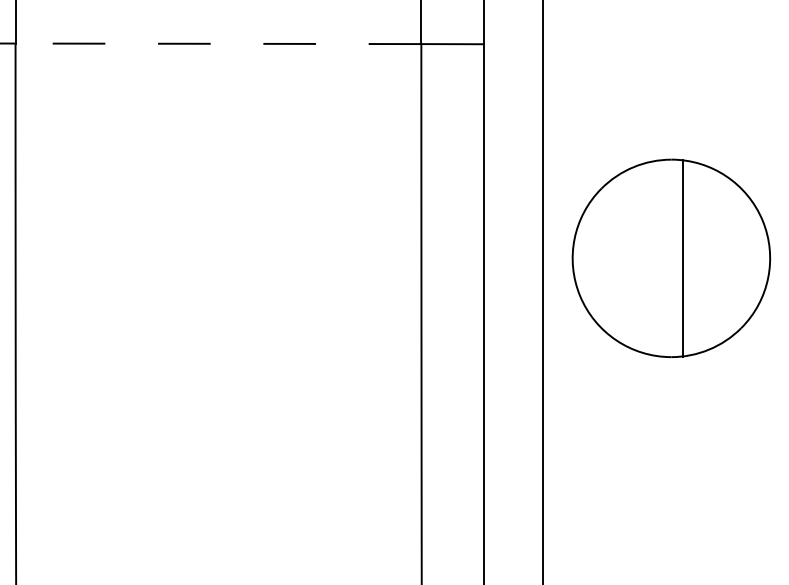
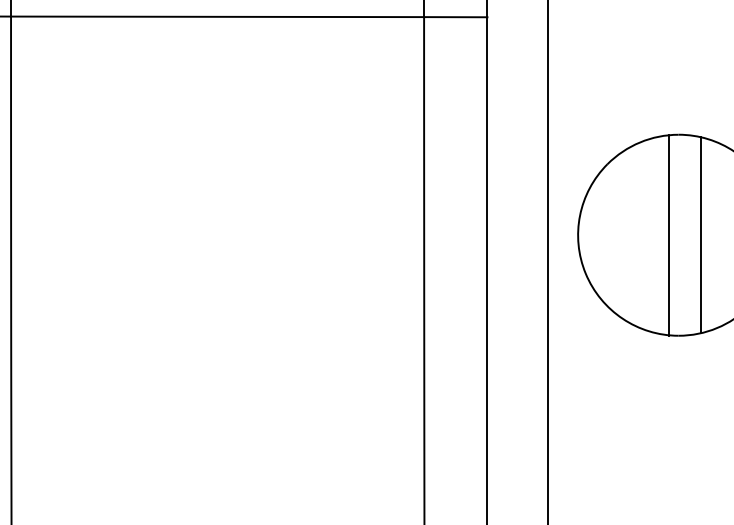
line: (218, 43) -> (217, 16), dashed -> solid
line: (683, 258) -> (668, 235), moved
line: (693, 258) -> (701, 235), added

